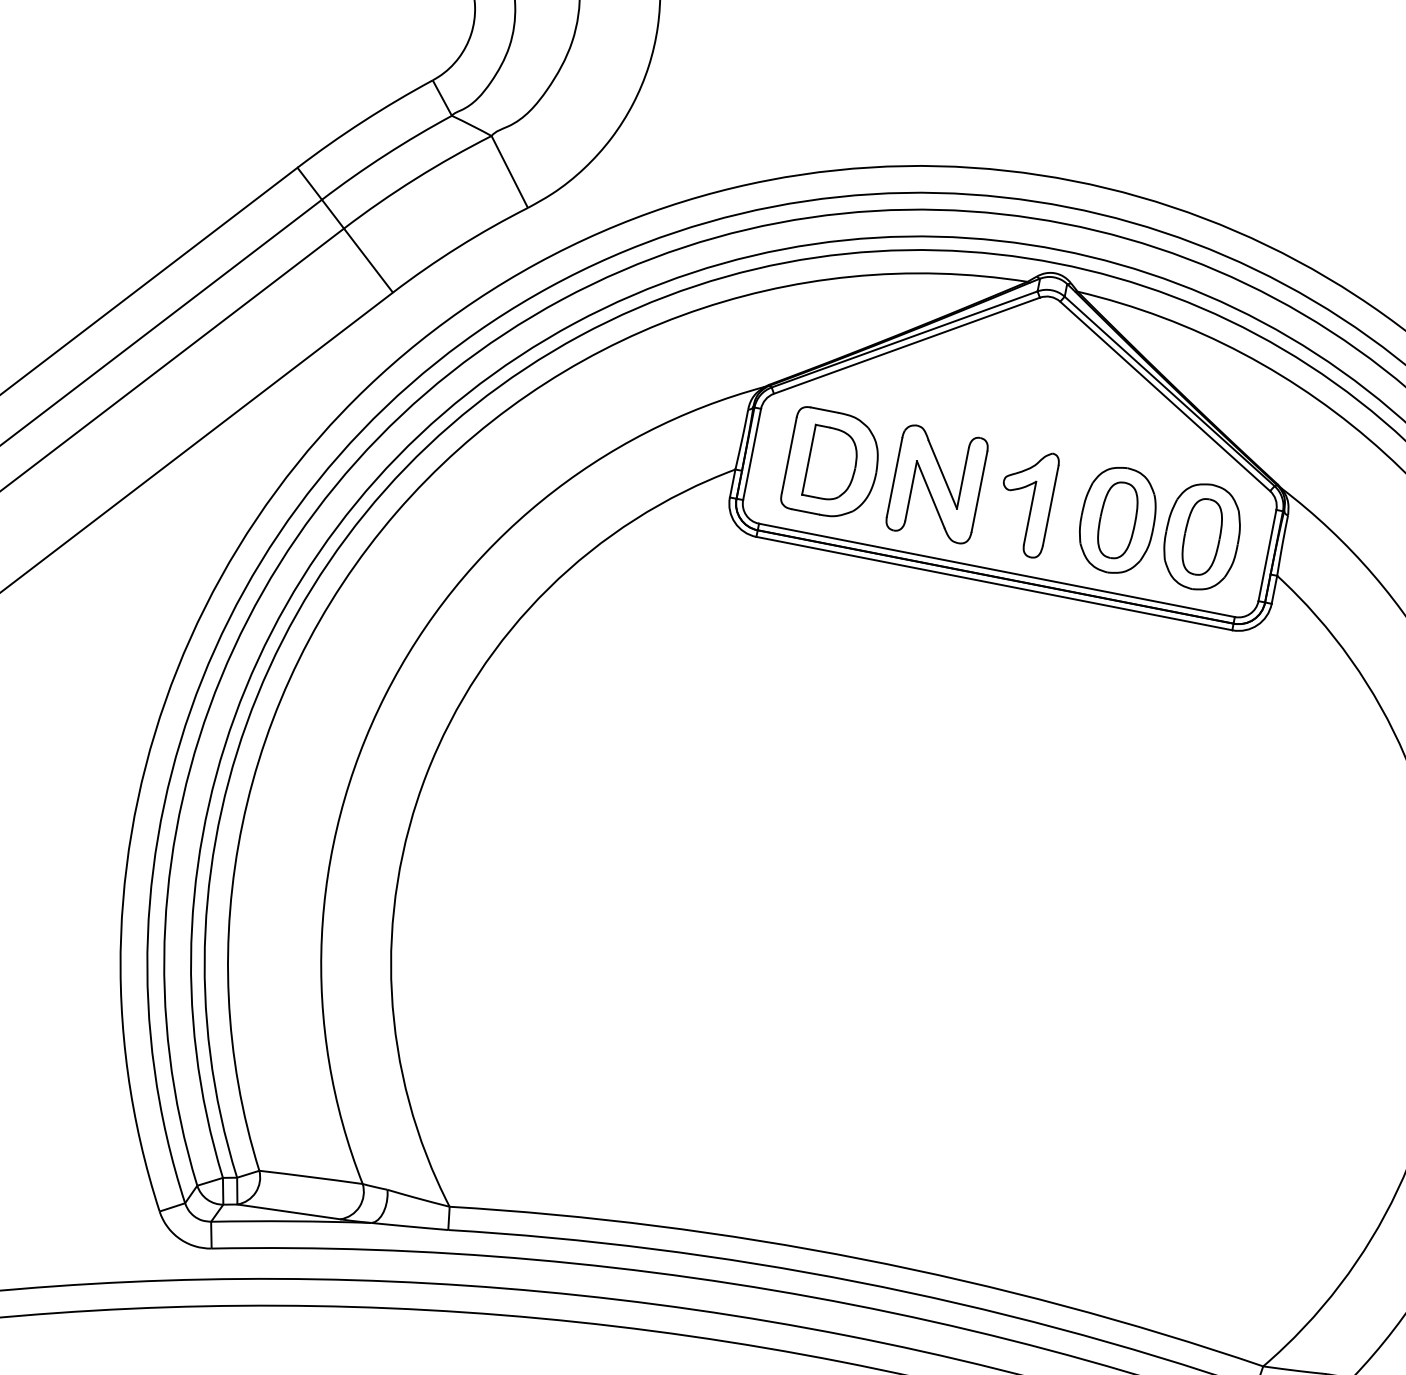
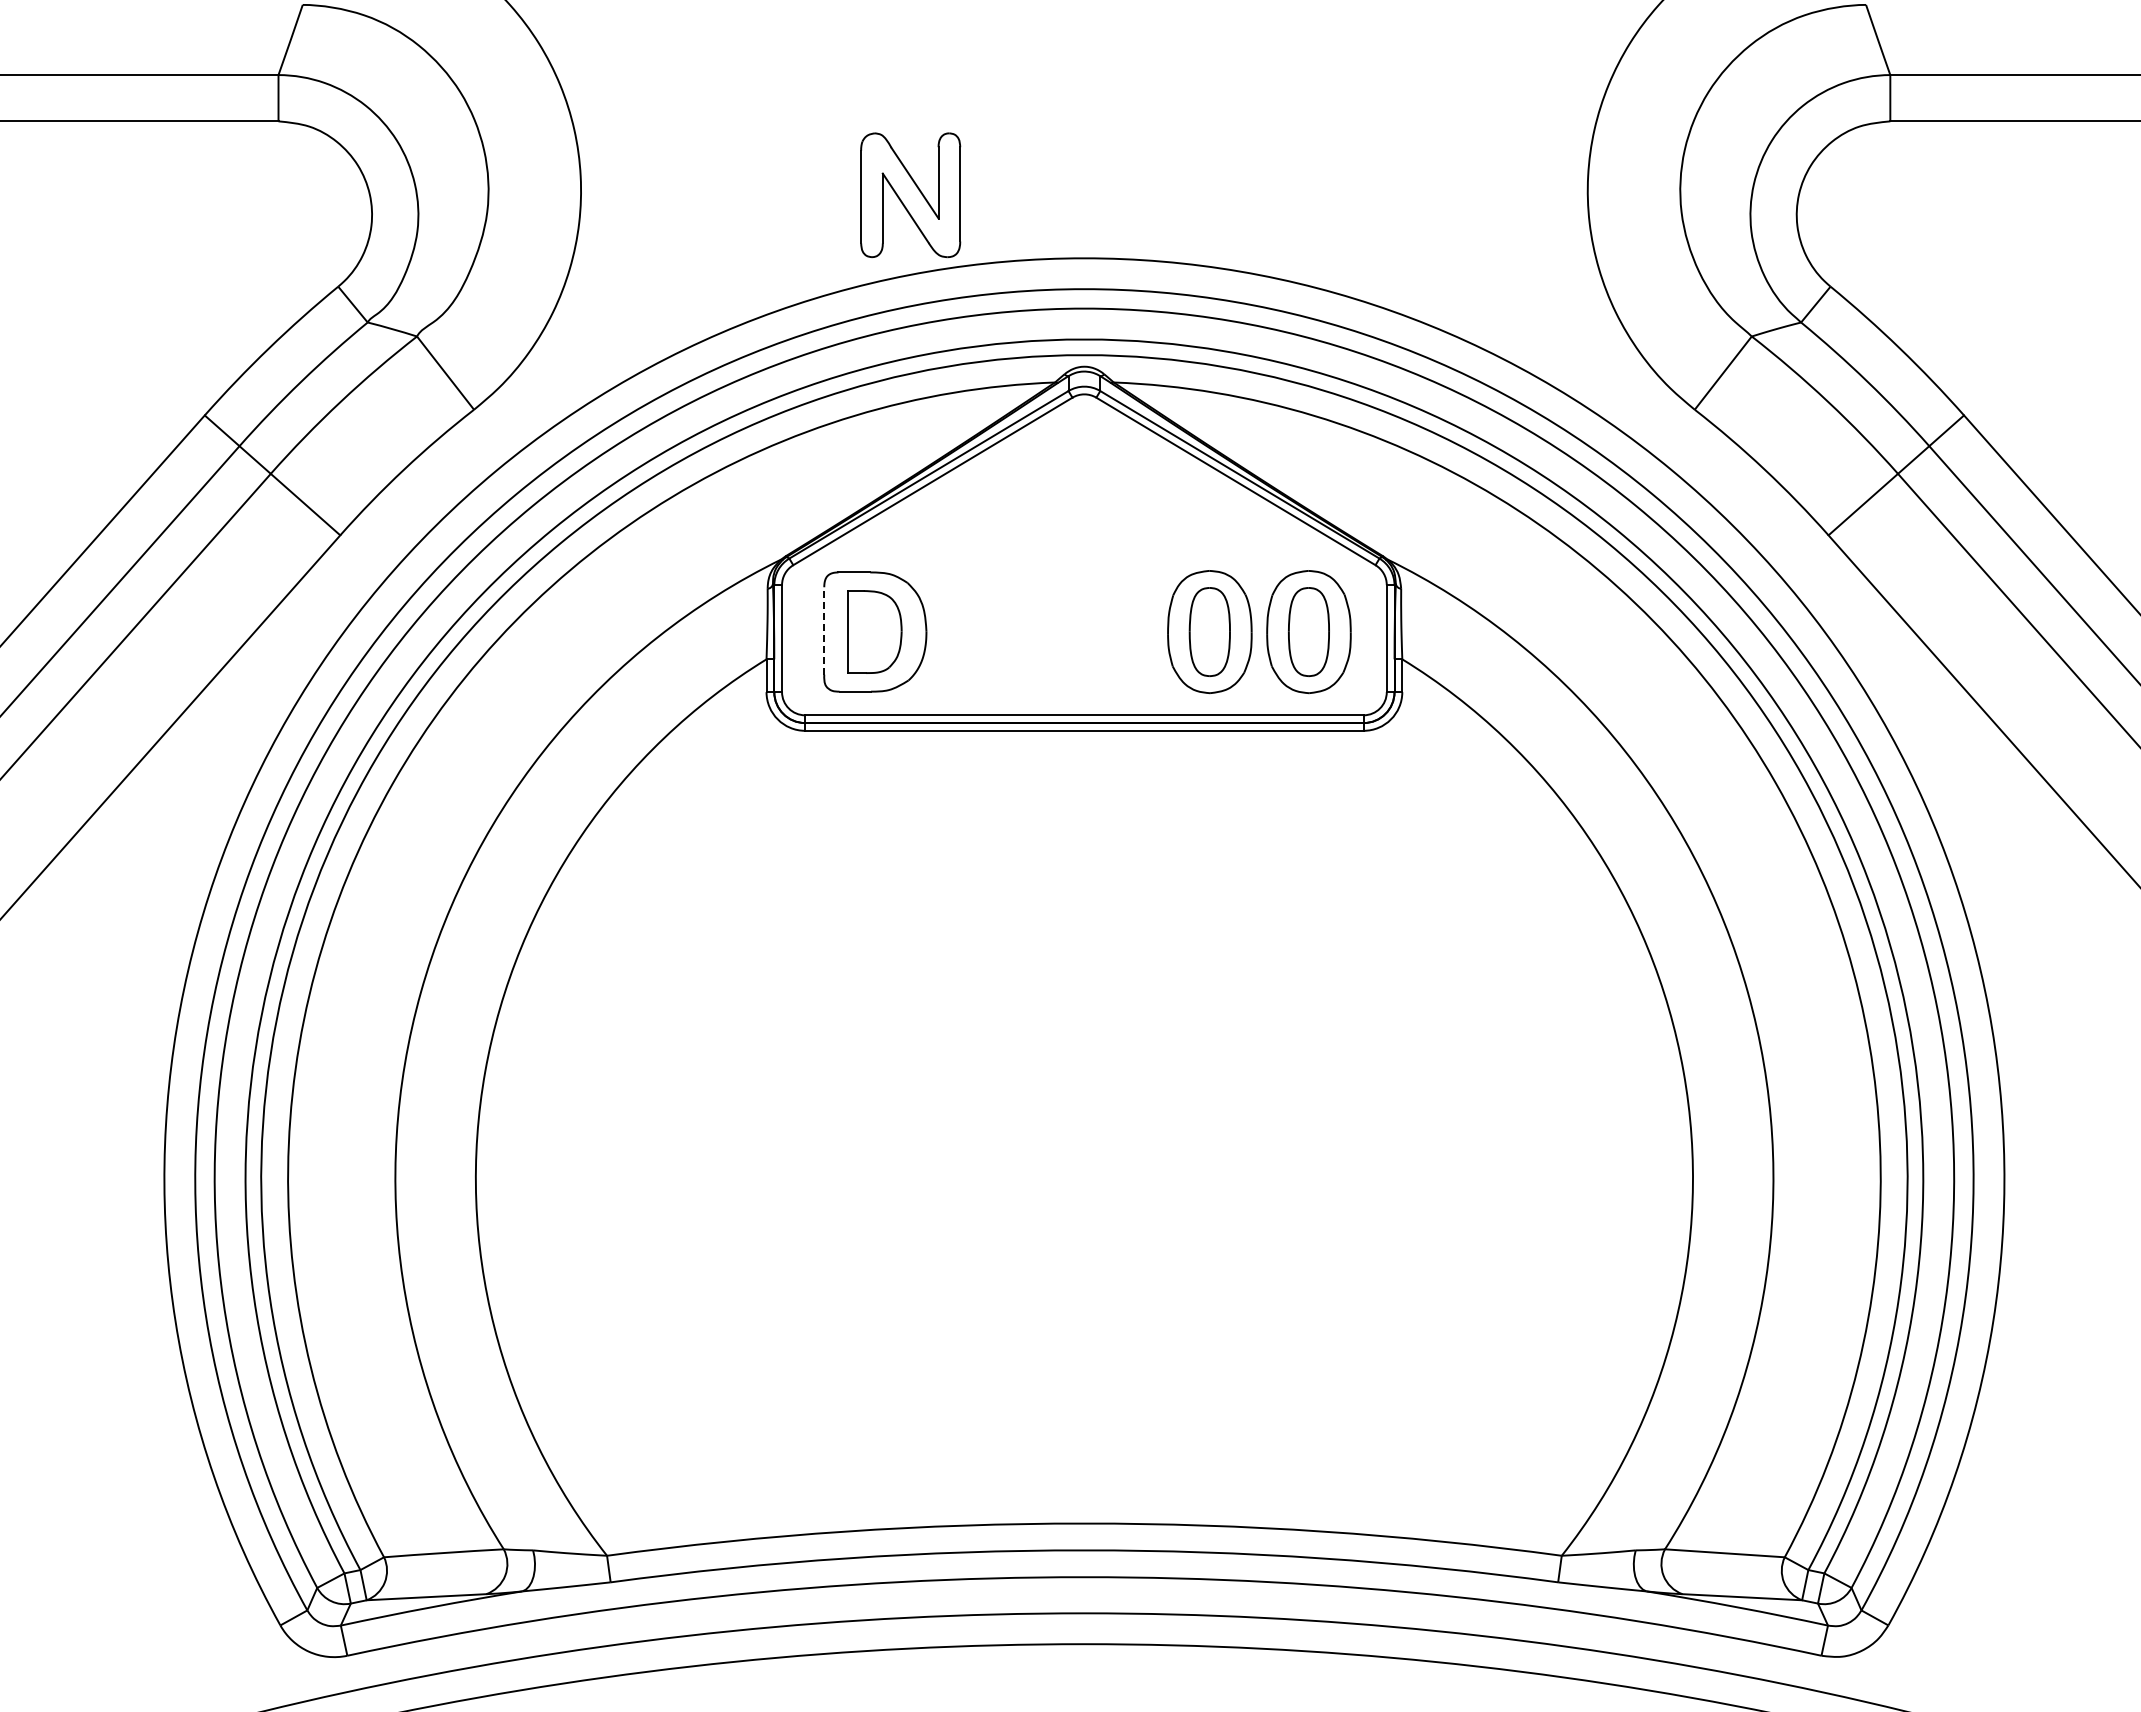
line: (789, 454) -> (824, 630), solid -> dashed
part: (936, 484) -> (910, 195), moved
part: (1031, 503) -> (1108, 632), removed

